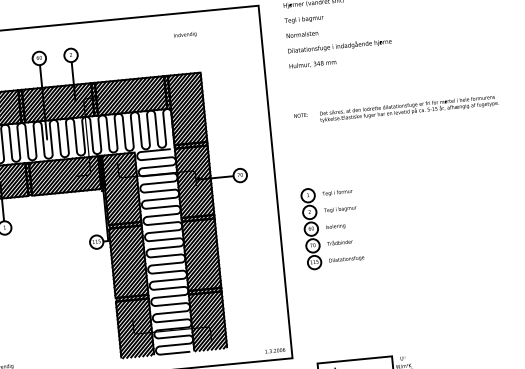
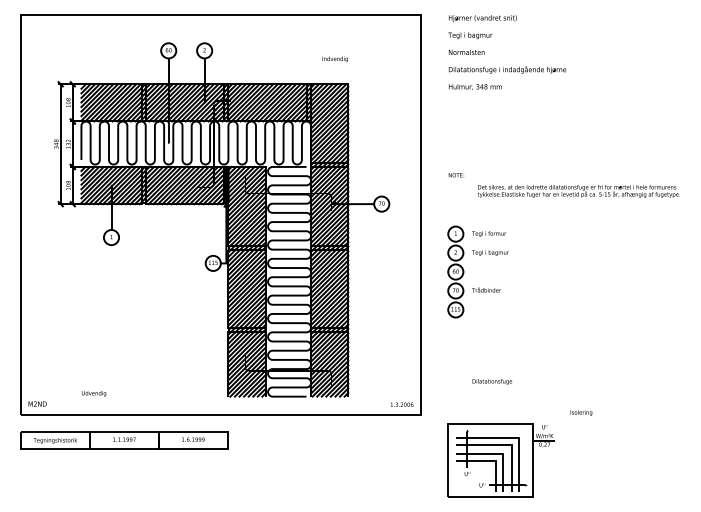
text: (184, 35) -> (334, 59), moved
text: (409, 108) -> (578, 191), moved
text: (301, 115) -> (456, 175), moved
text: (335, 226) -> (581, 412), moved
text: (346, 259) -> (492, 381), moved

